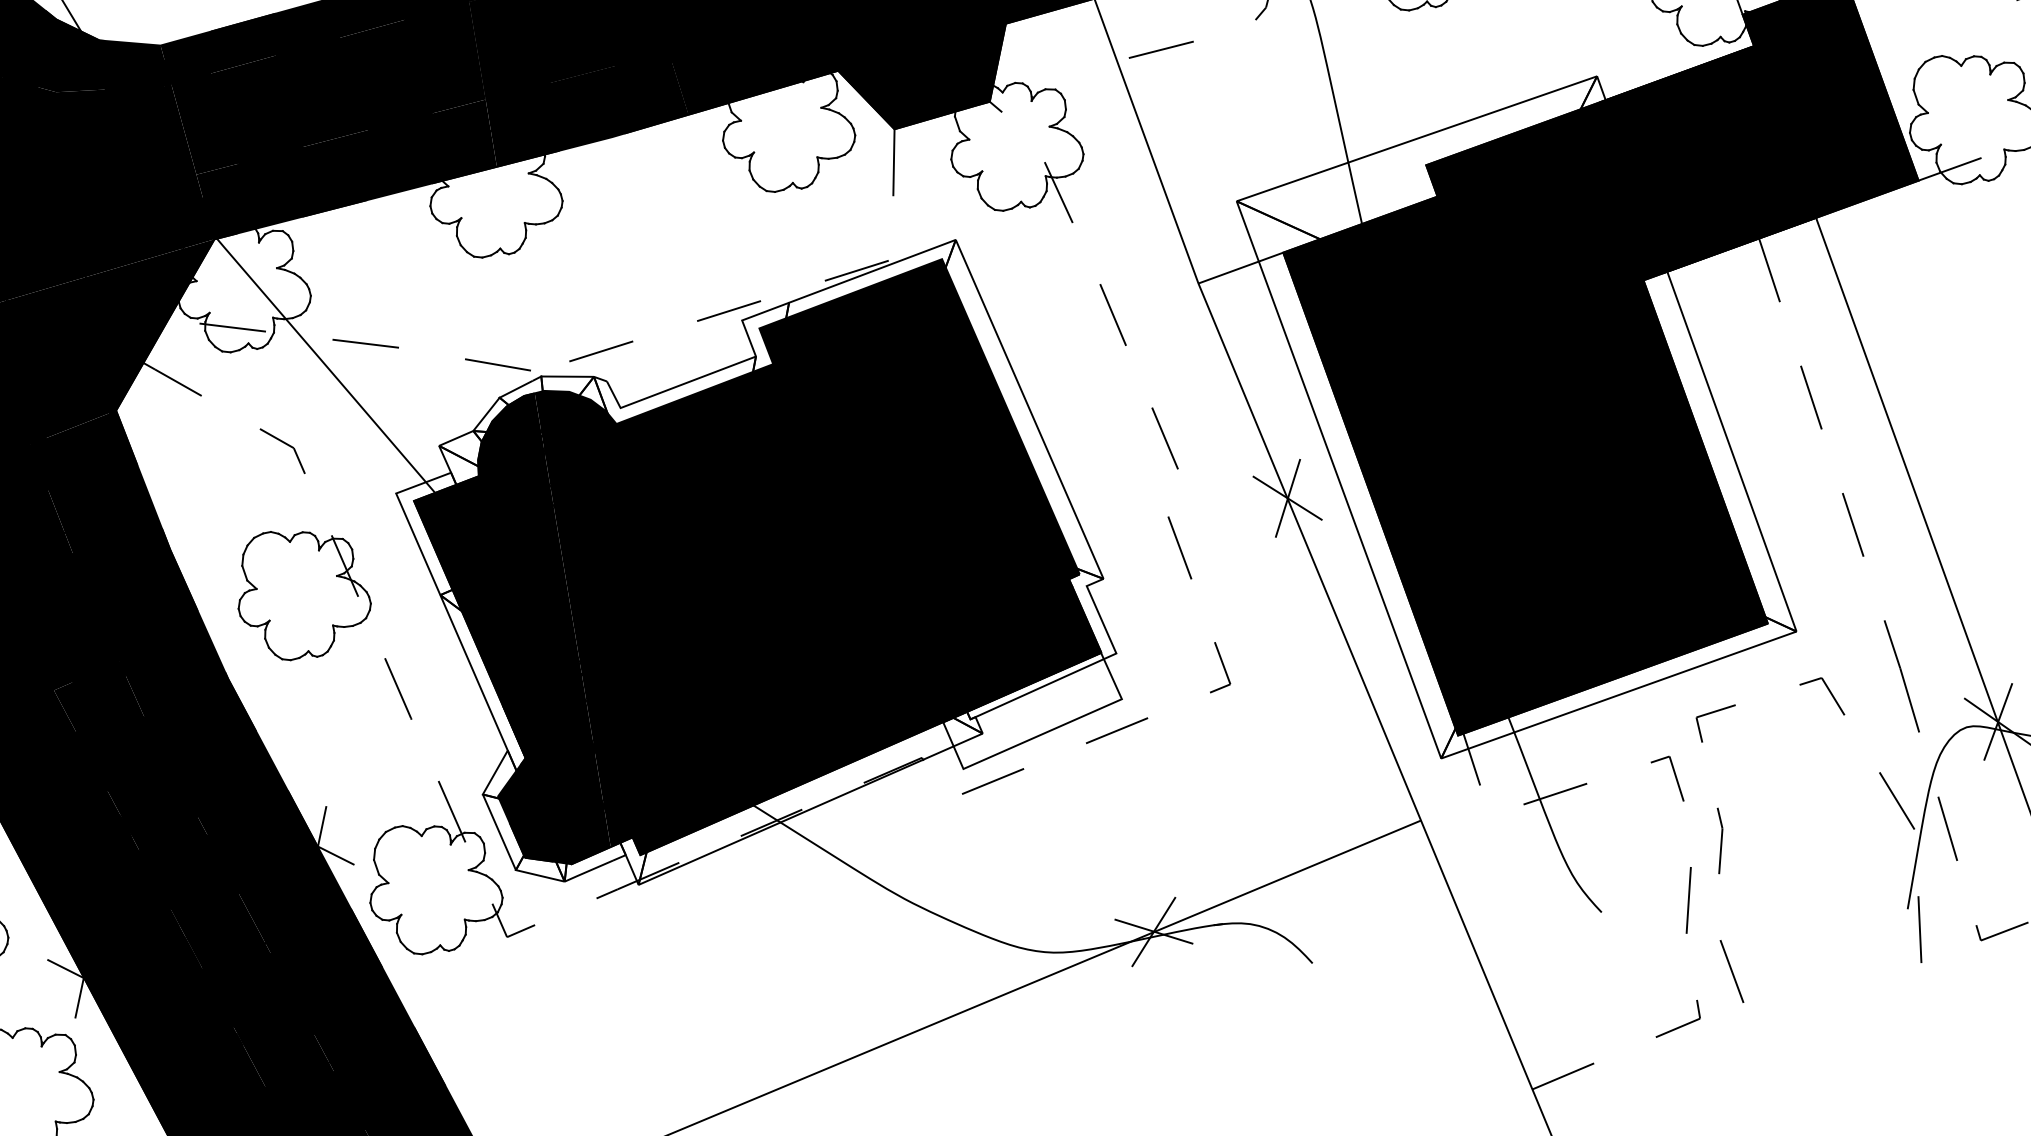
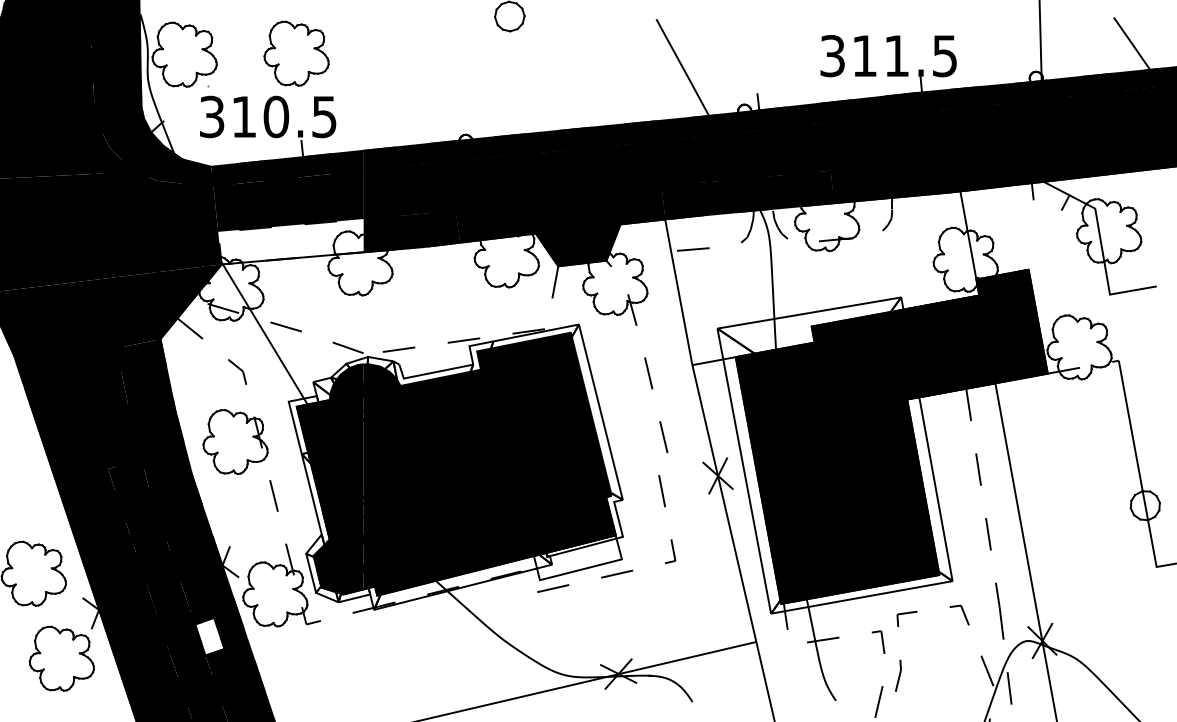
fill: (345, 169) -> (290, 241), removed
fill: (315, 994) -> (209, 636), removed

